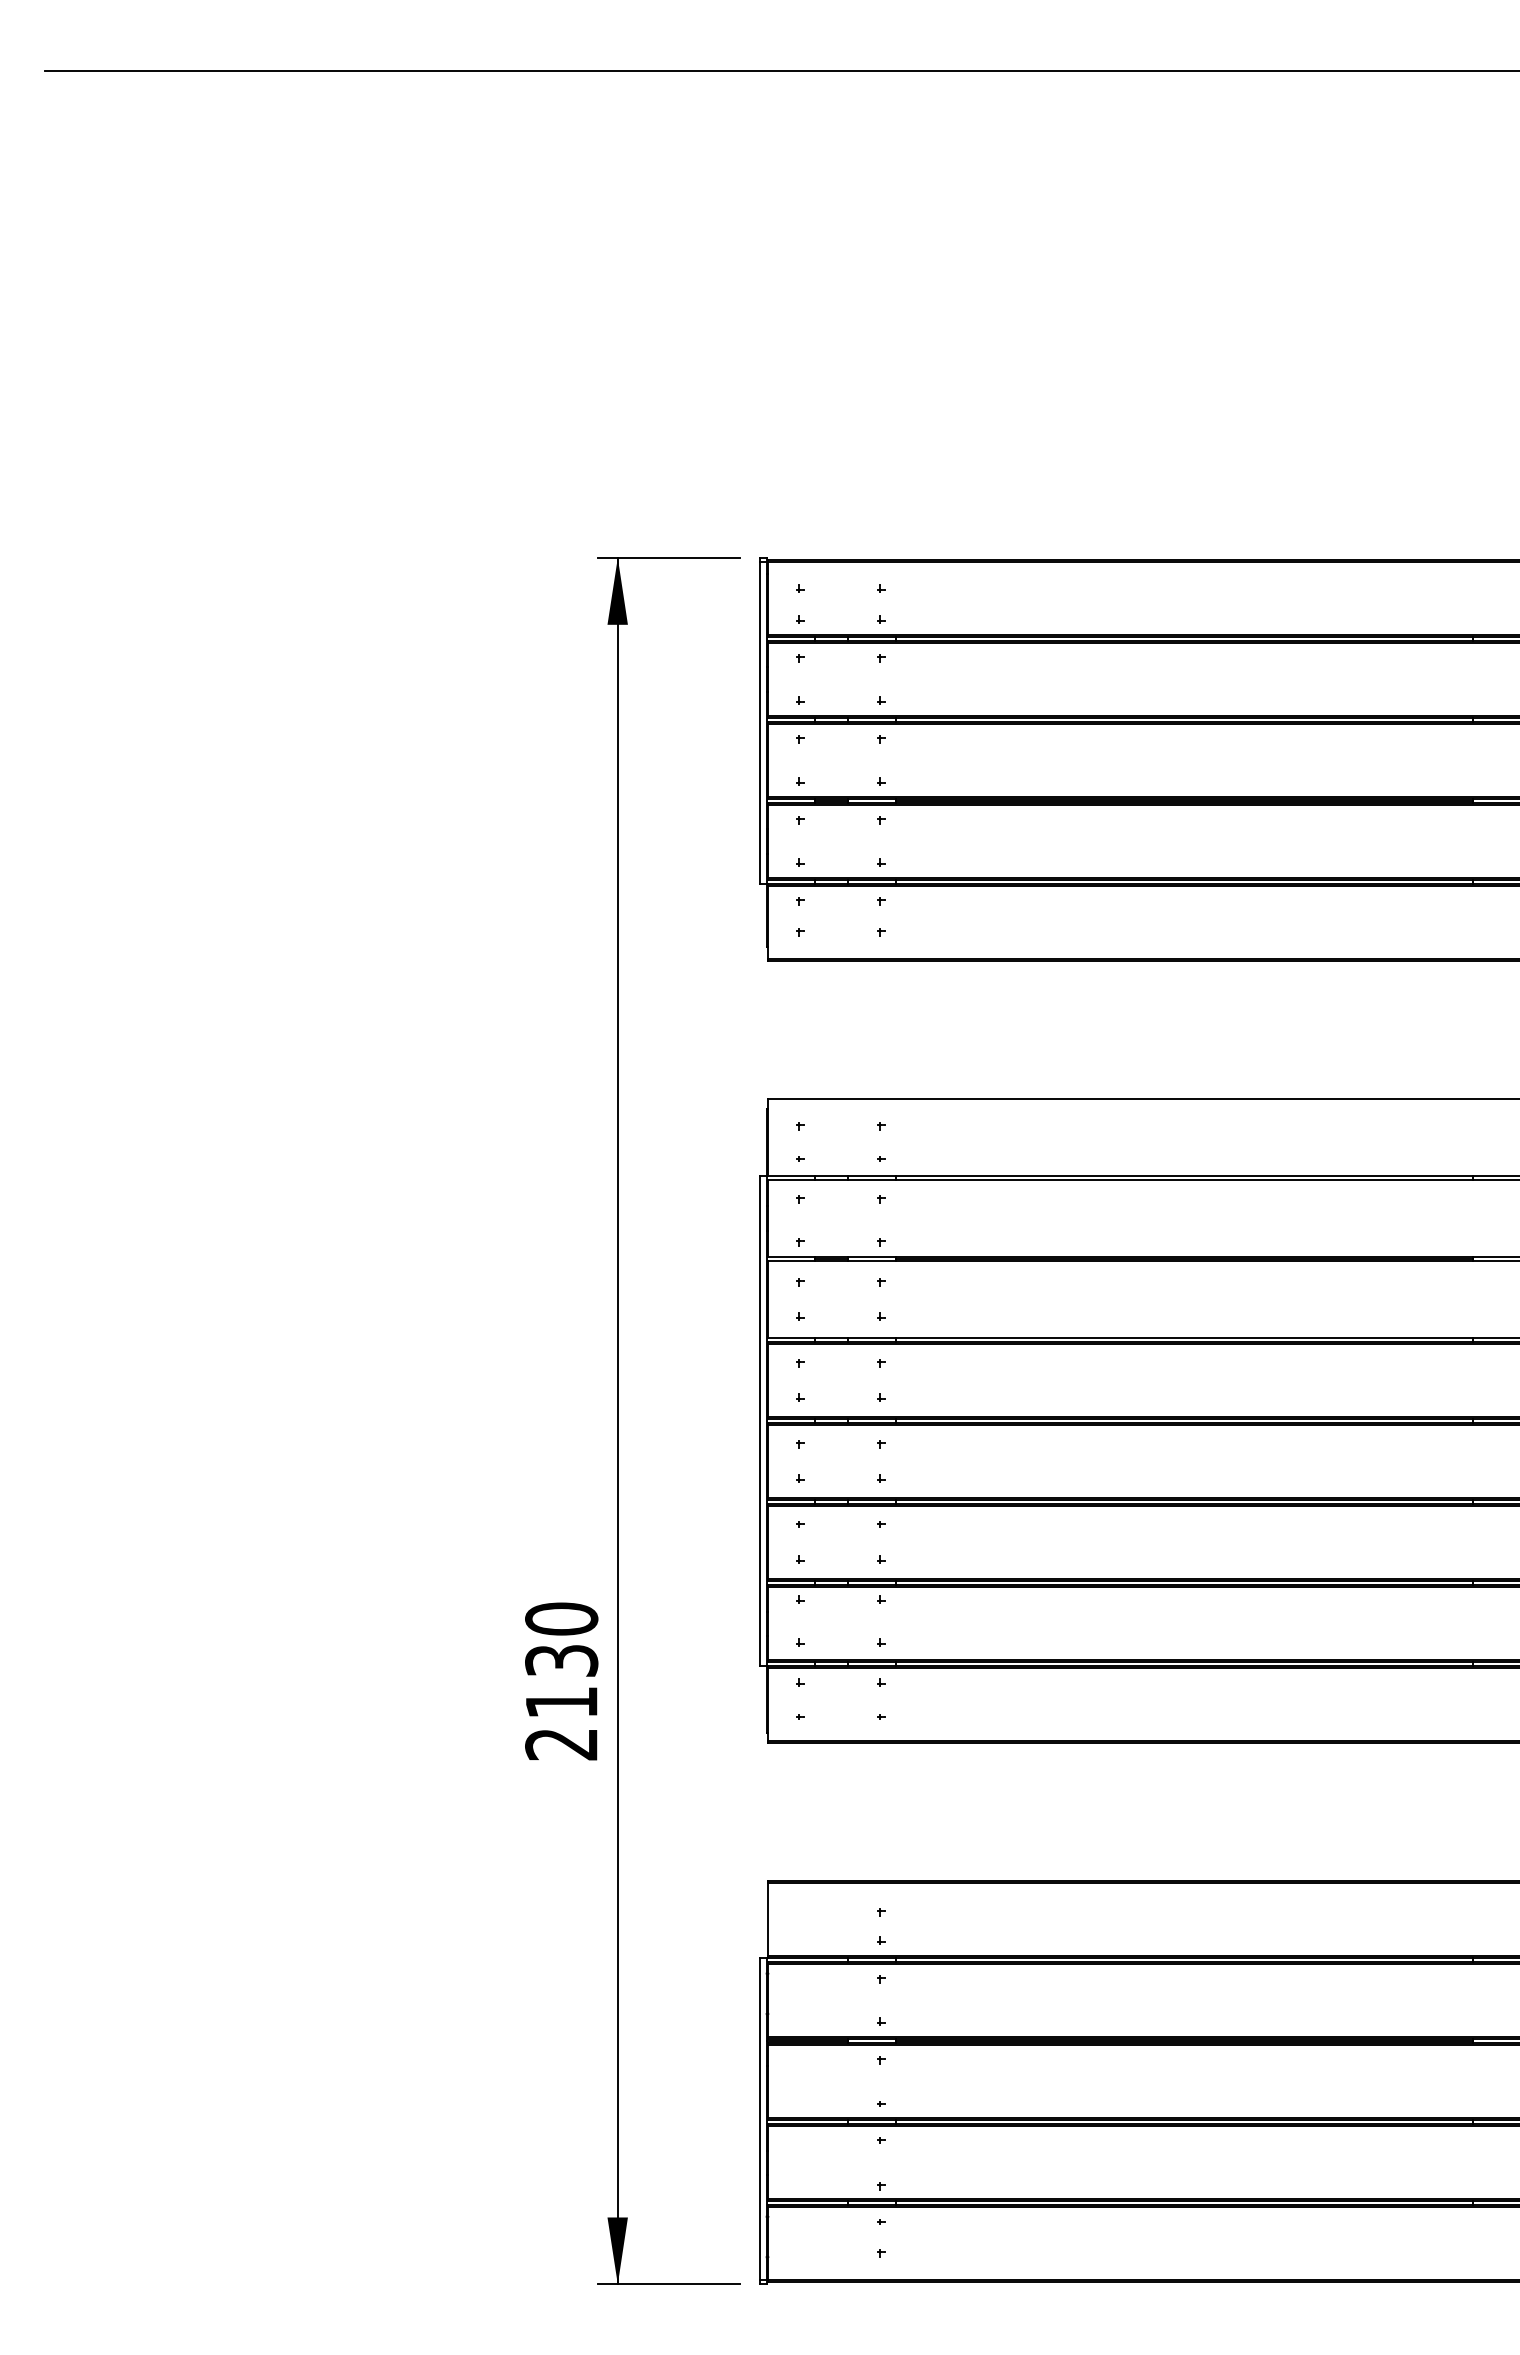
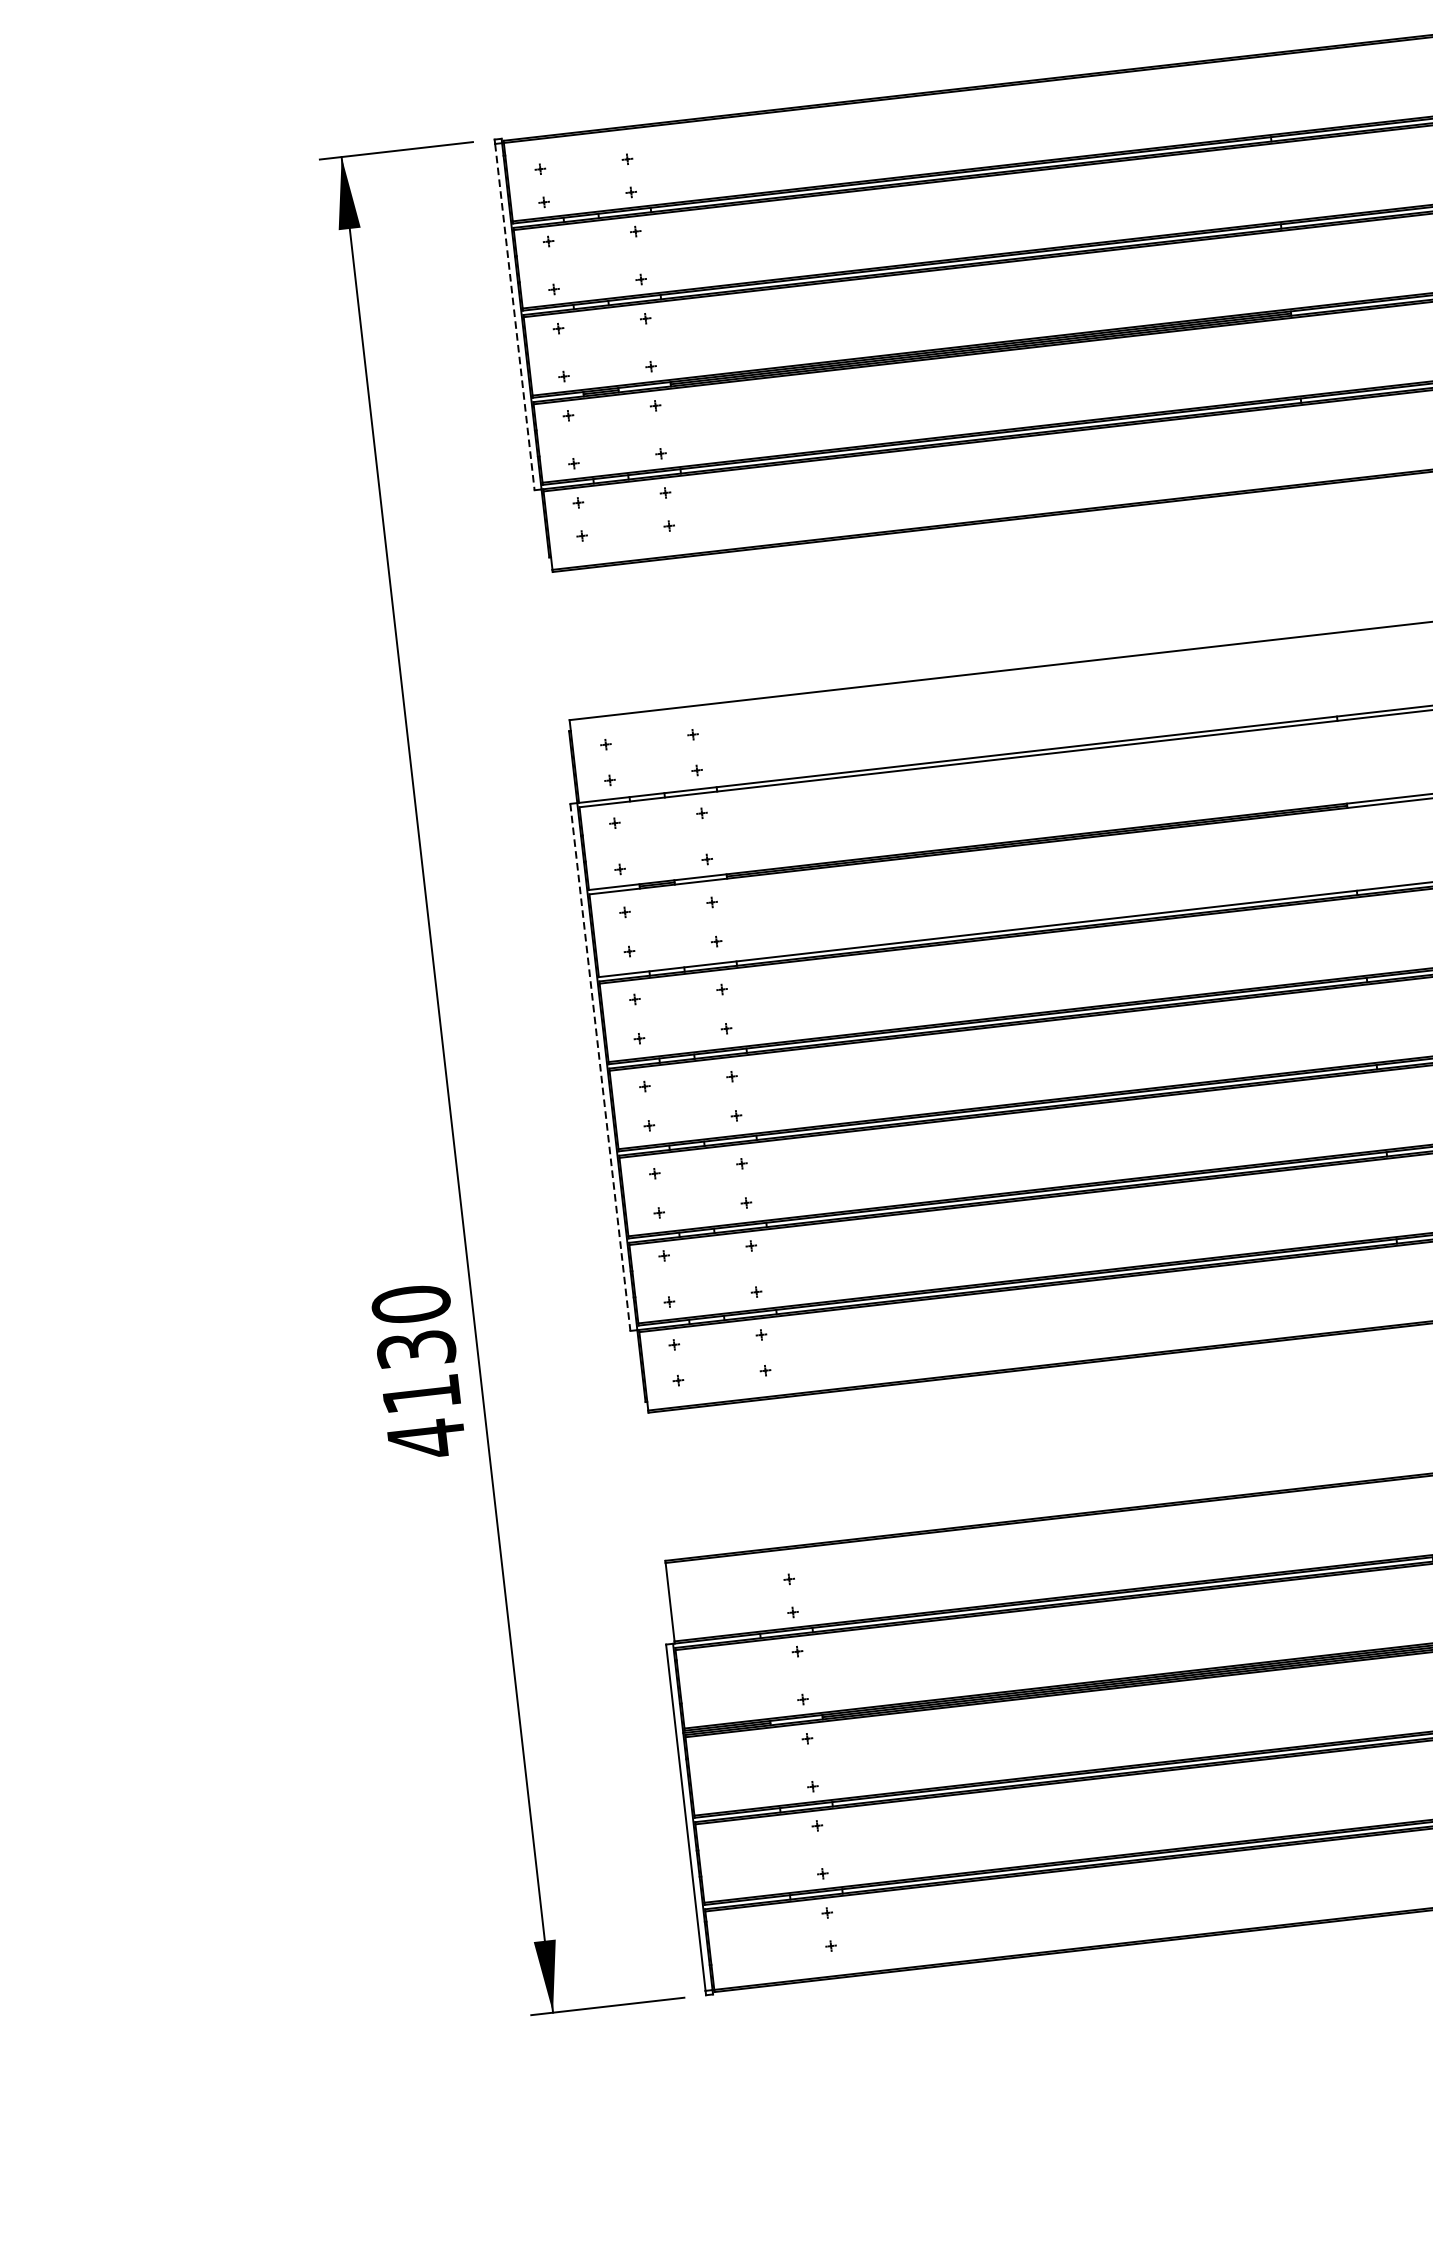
line: (760, 723) -> (515, 317), solid -> dashed
line: (760, 1421) -> (600, 1067), solid -> dashed
text: (561, 1744) -> (426, 1439), 2130 -> 4130

